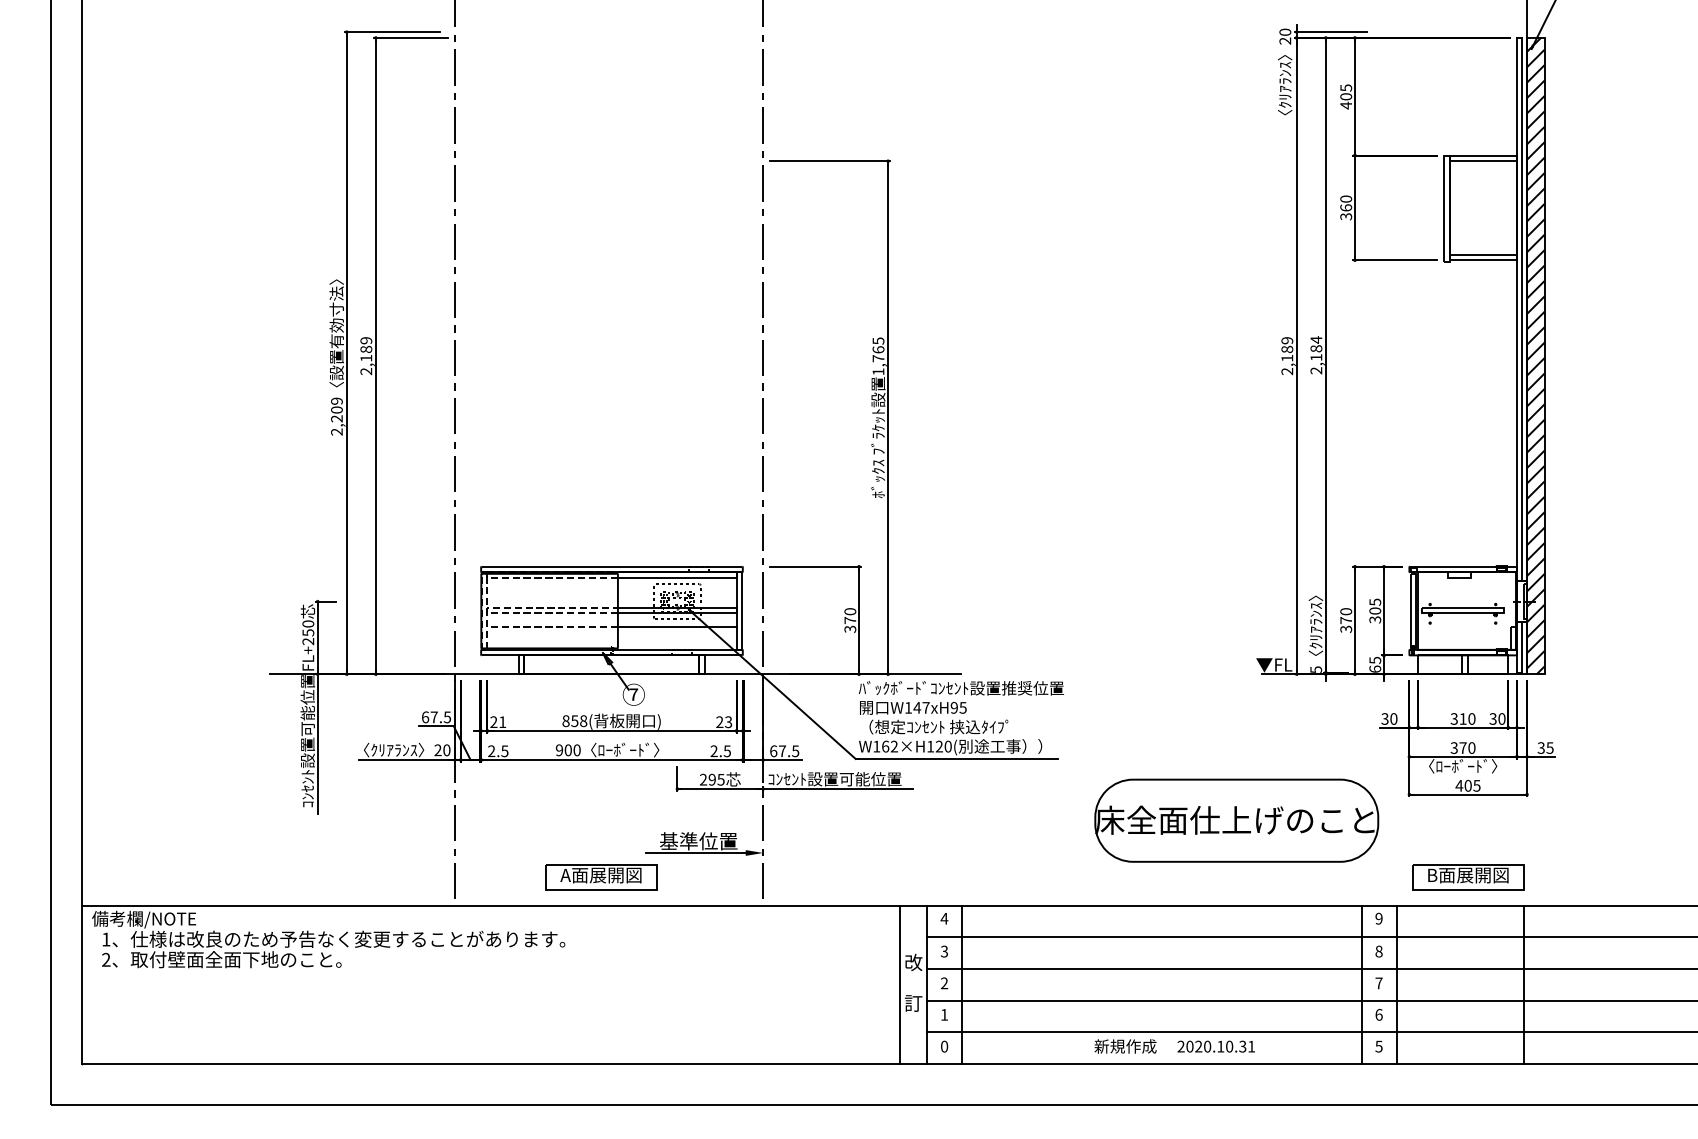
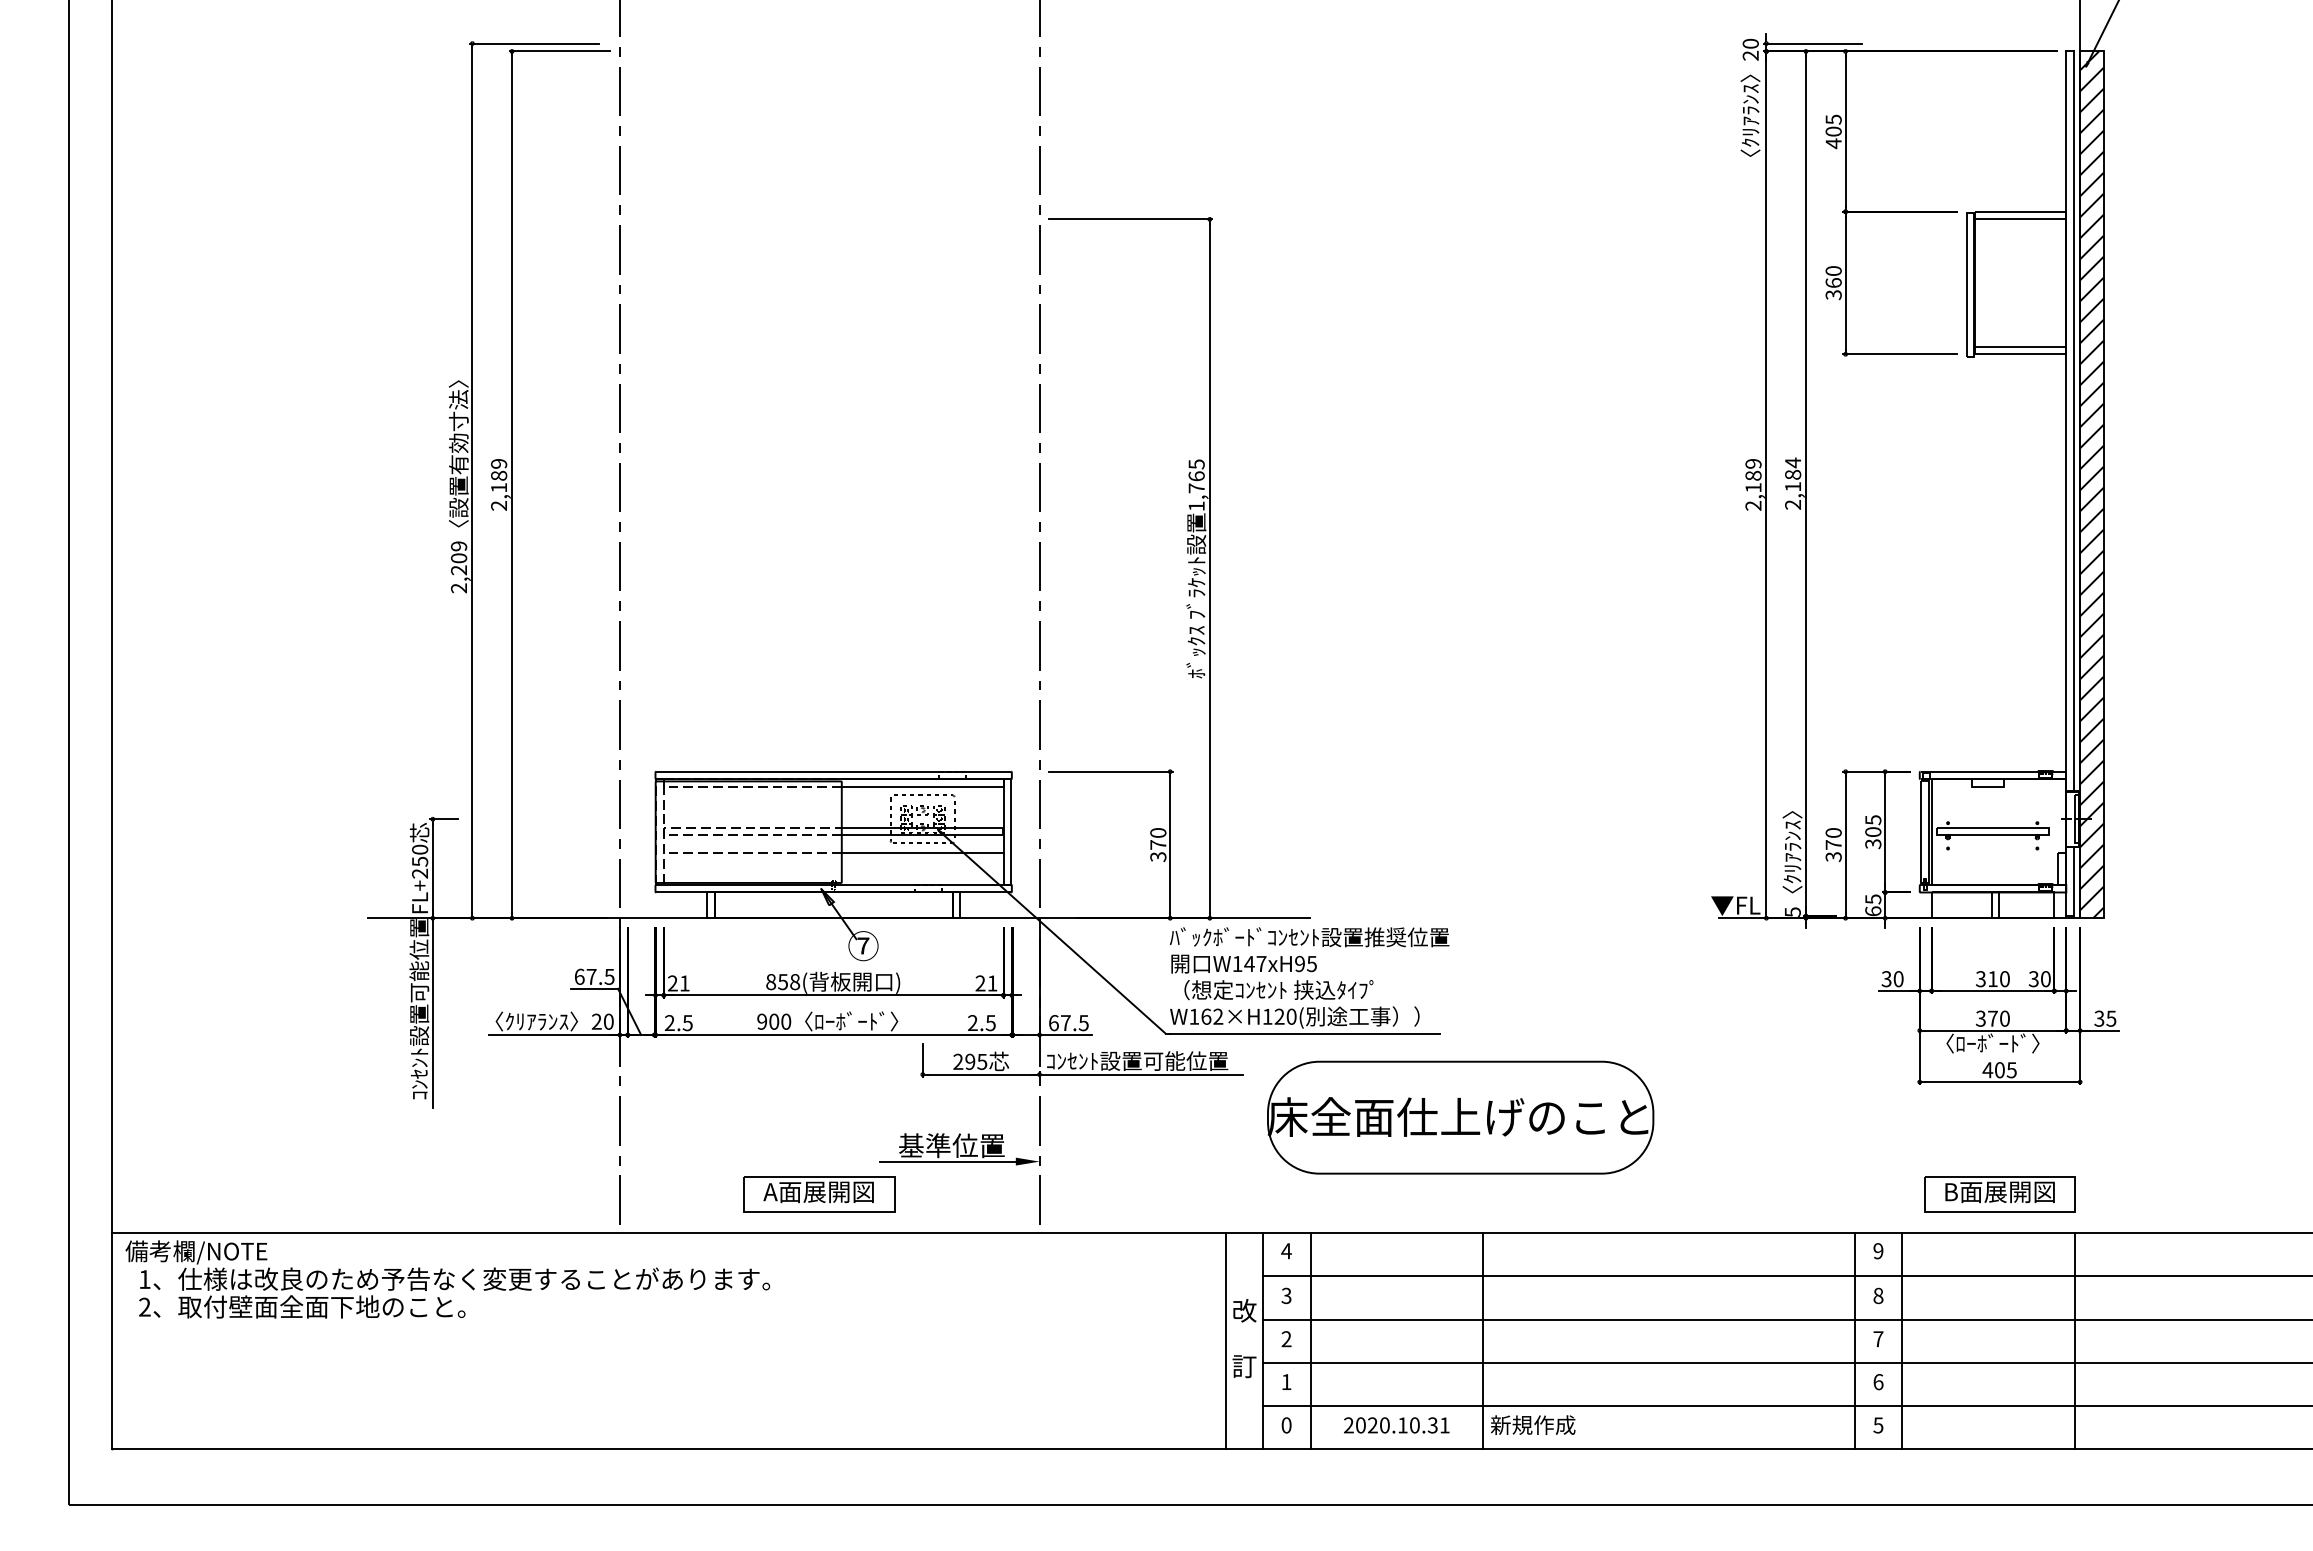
text: (728, 722) -> (992, 983), 23 -> 21
part: (1236, 820) -> (1460, 1117), moved
line: (1089, 985) -> (1483, 1341), added
text: (1216, 1046) -> (1396, 1425), moved

